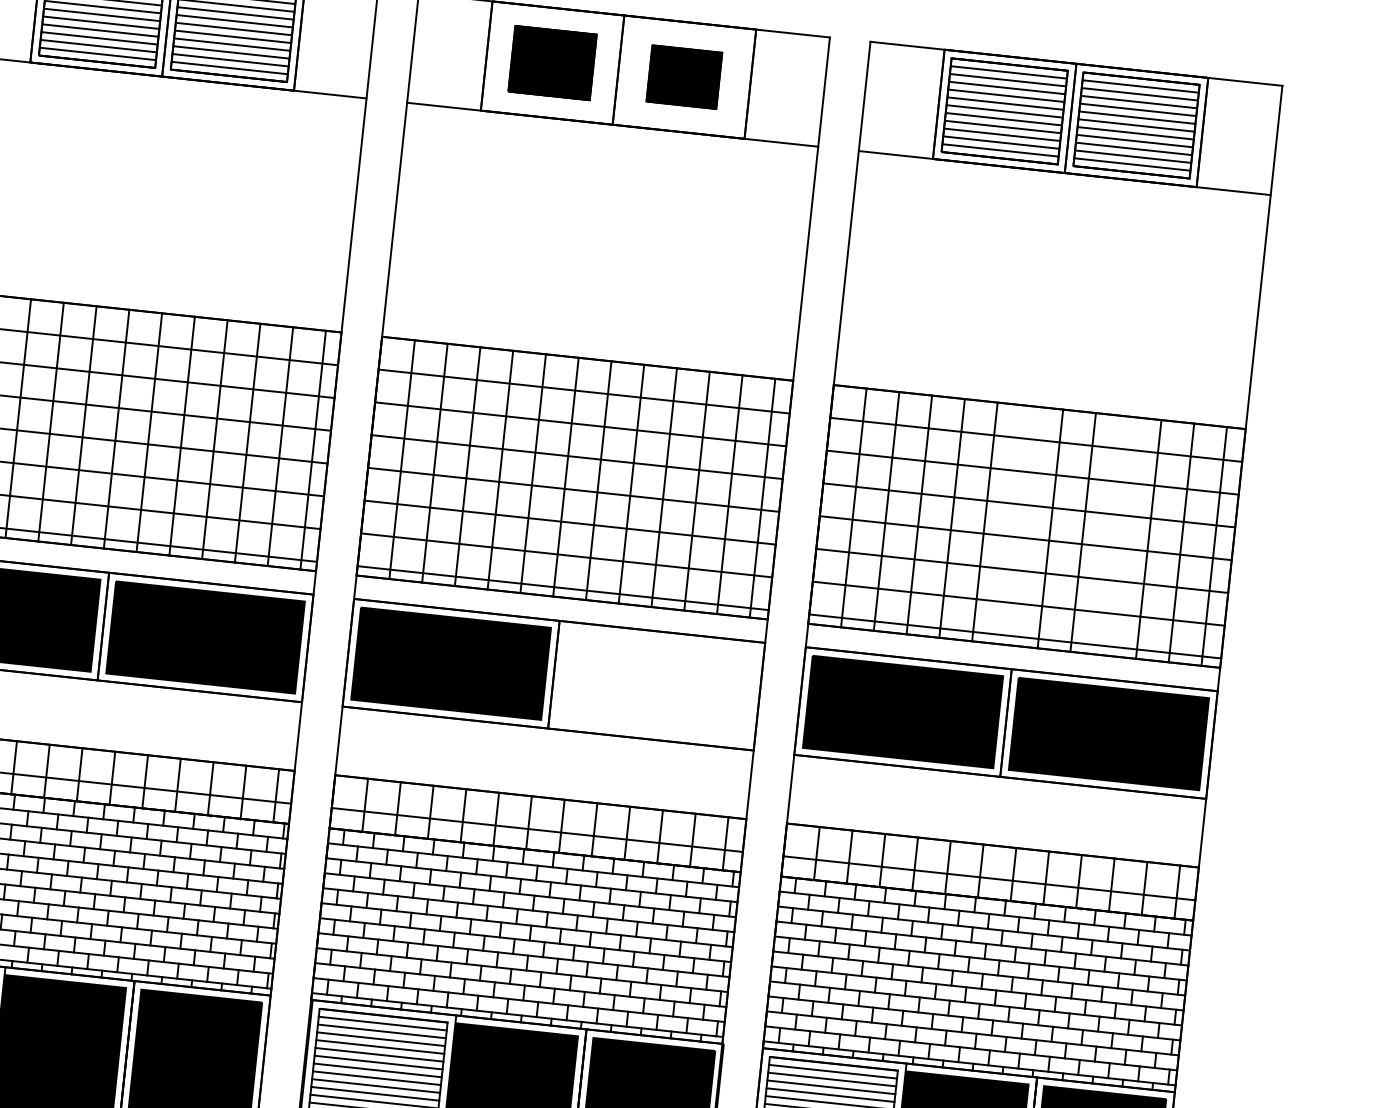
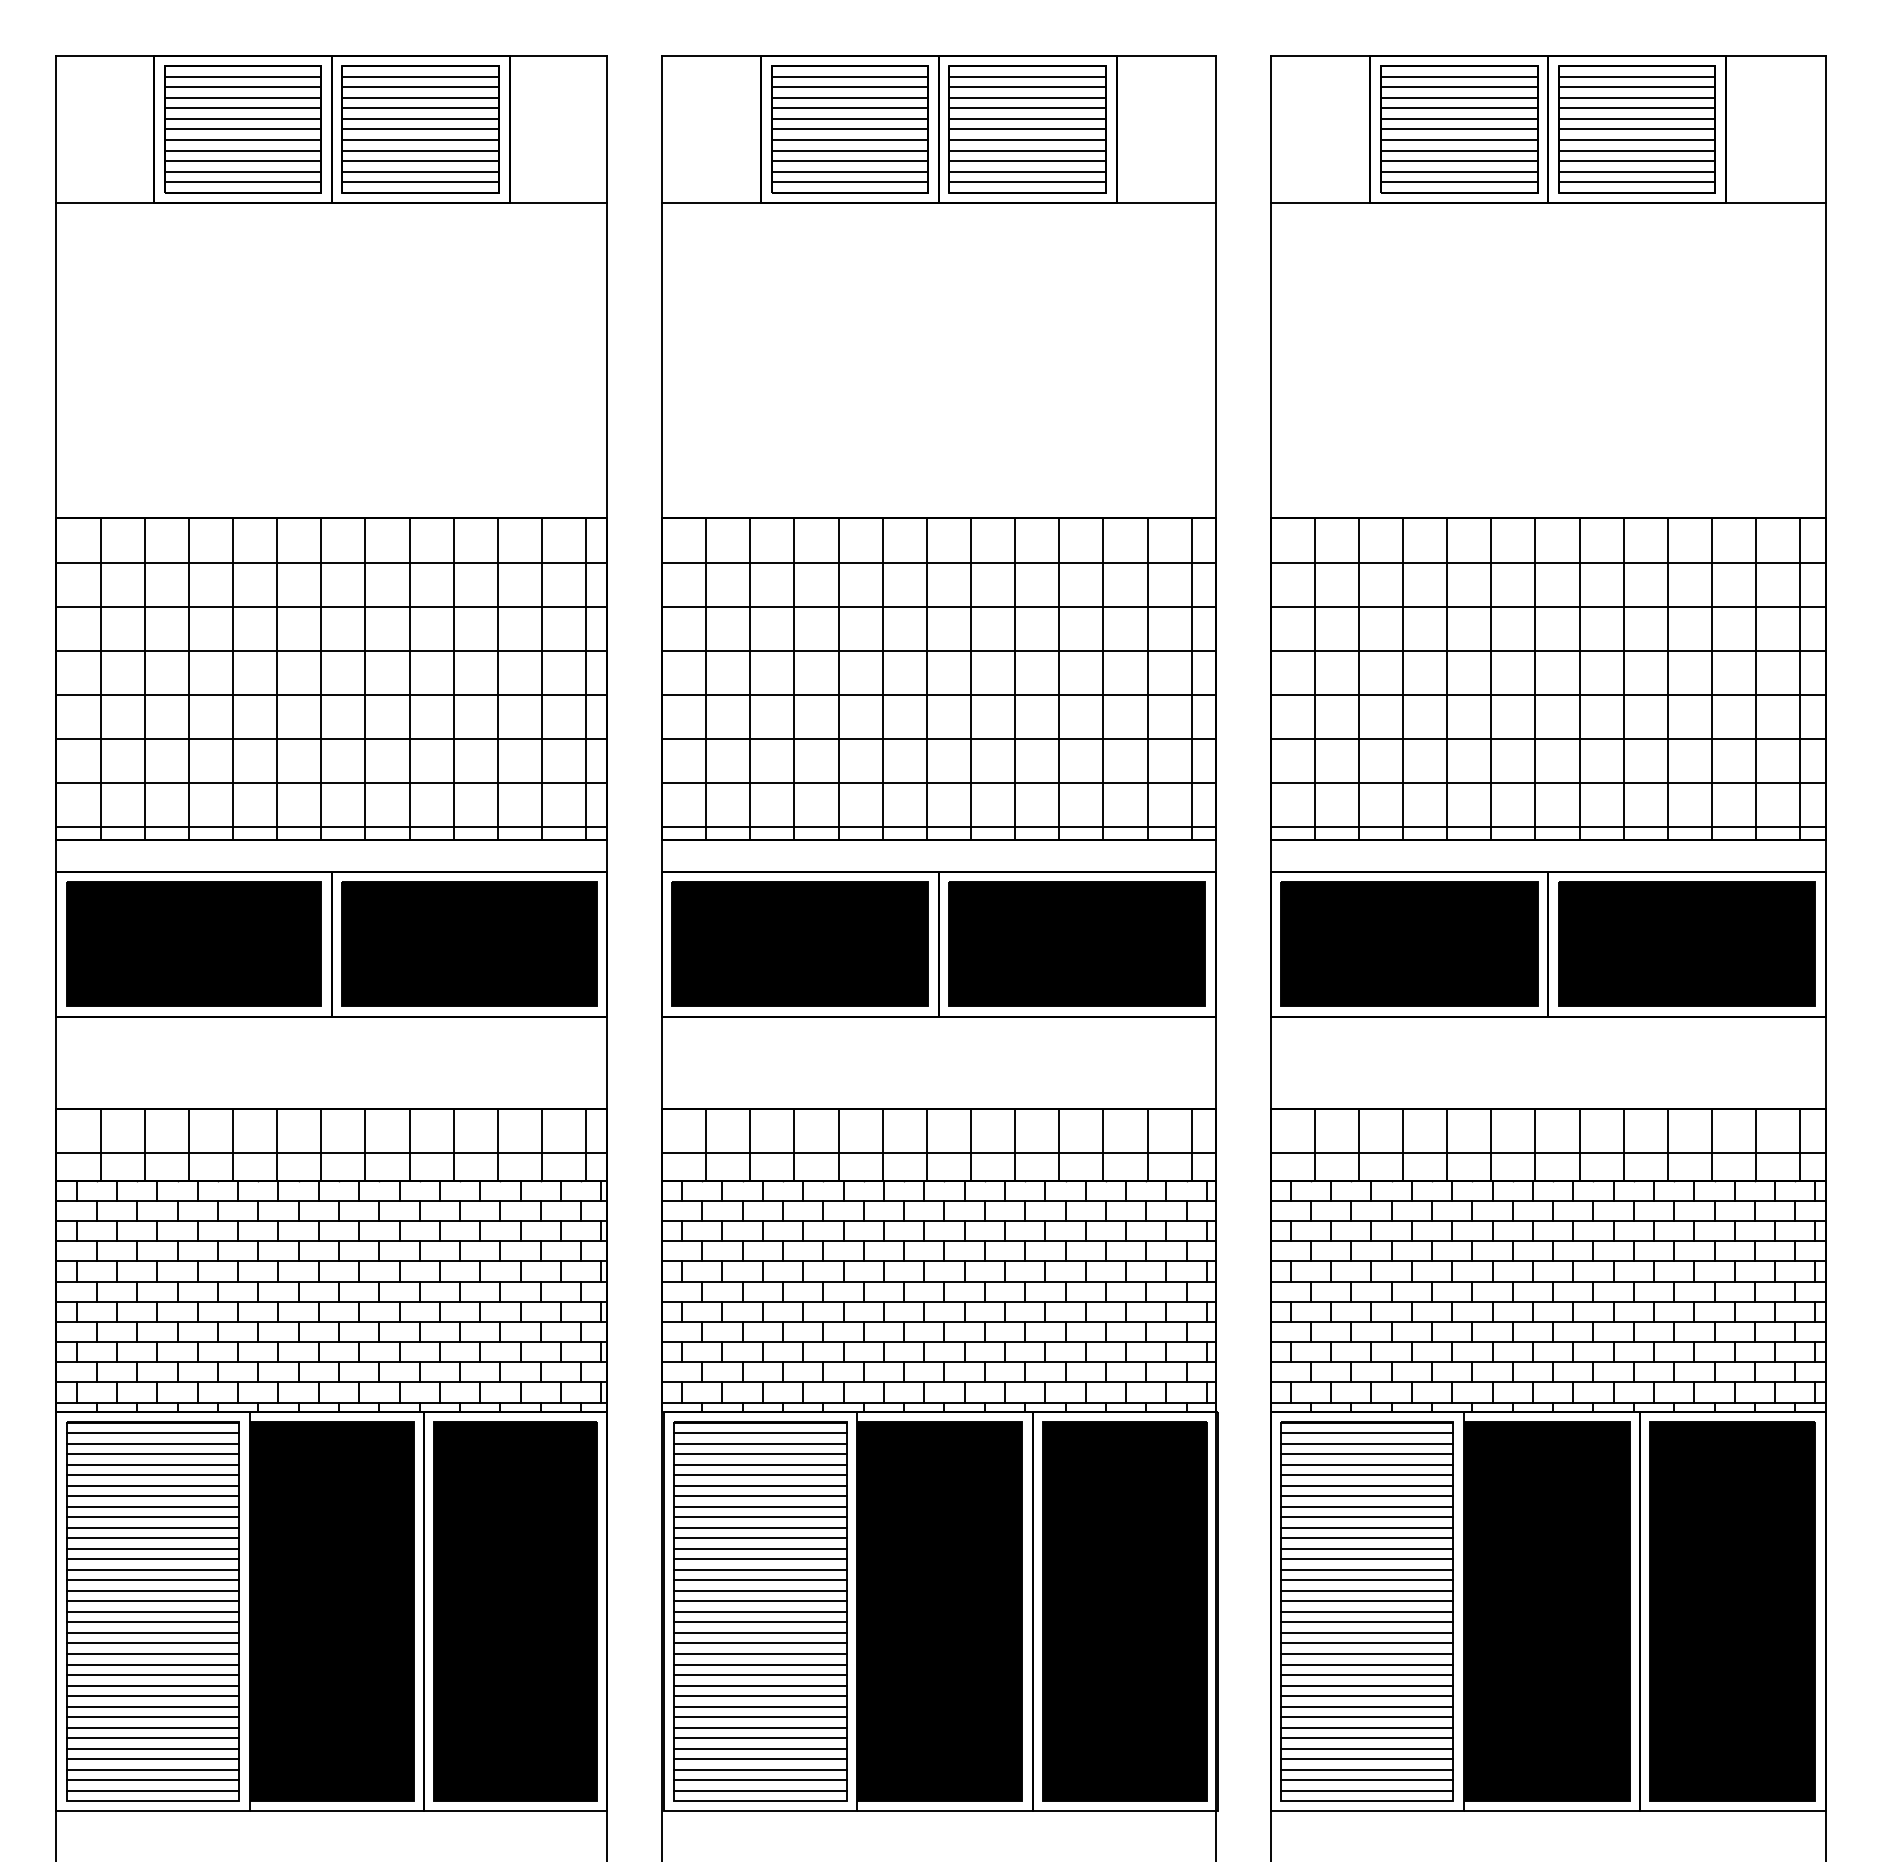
part: (552, 63) -> (849, 129), size x1.43
part: (684, 77) -> (1027, 129), size x1.67
line: (1017, 525) -> (1535, 679), added
line: (1115, 536) -> (1667, 679), added
part: (656, 685) -> (1076, 943), added

